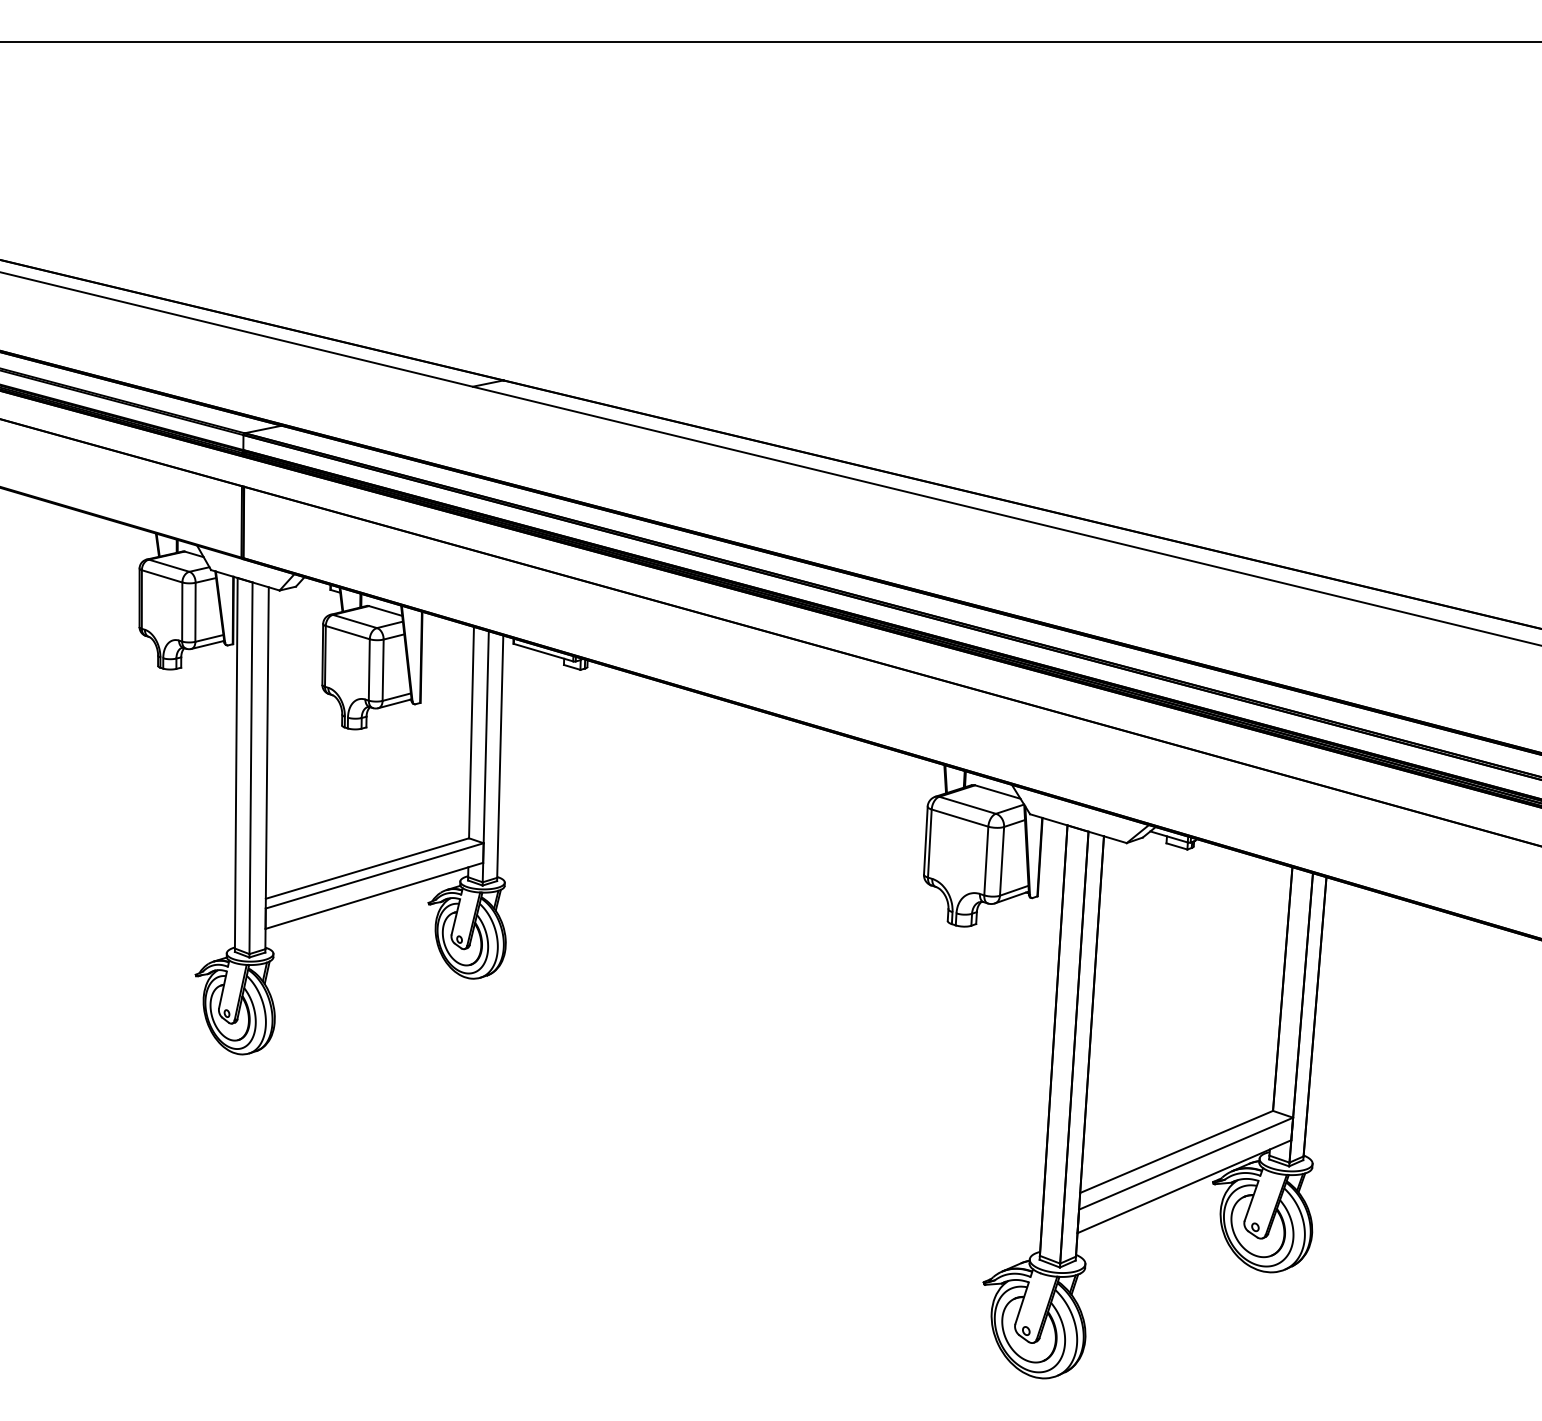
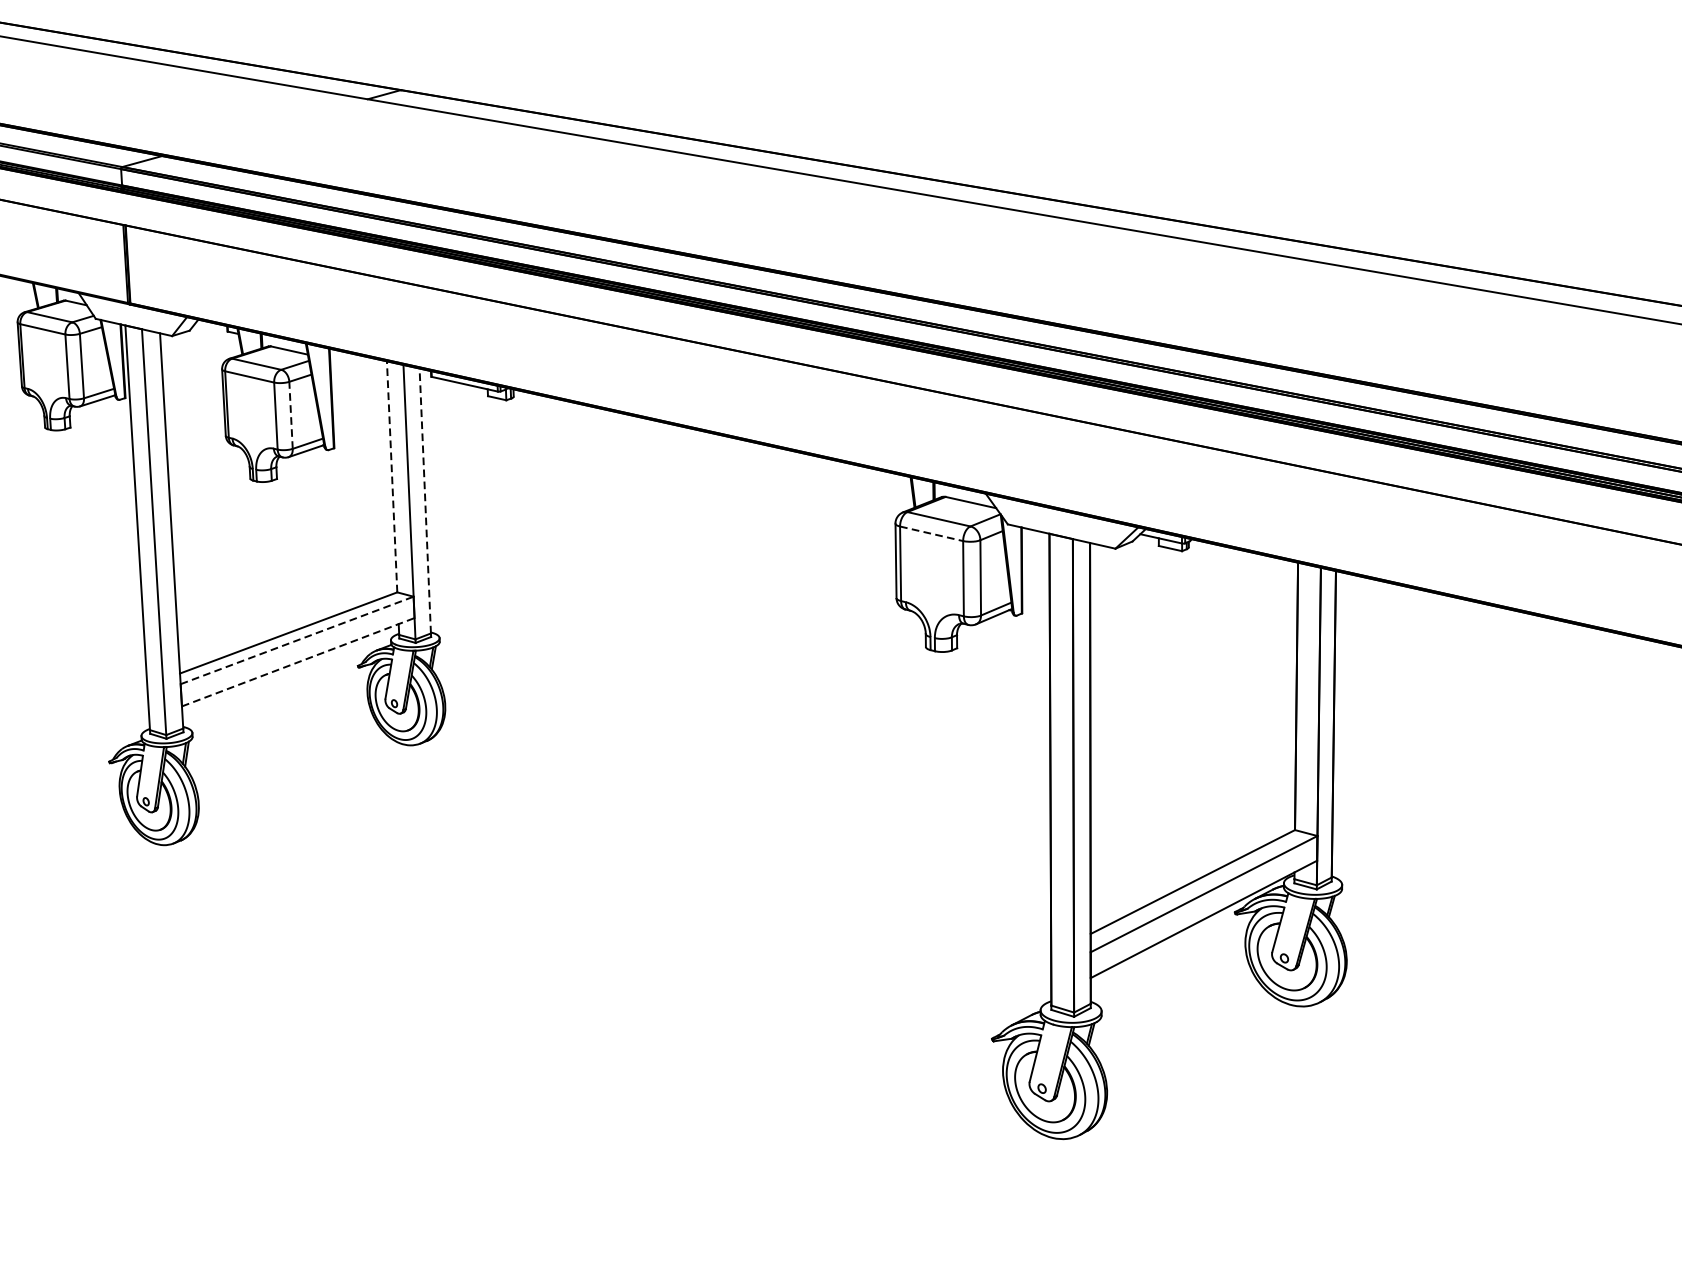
line: (383, 670) -> (291, 415), solid -> dashed
line: (471, 732) -> (392, 476), solid -> dashed
line: (500, 756) -> (425, 500), solid -> dashed
line: (960, 818) -> (932, 534), solid -> dashed
line: (374, 875) -> (296, 640), solid -> dashed
line: (374, 895) -> (298, 661), solid -> dashed

